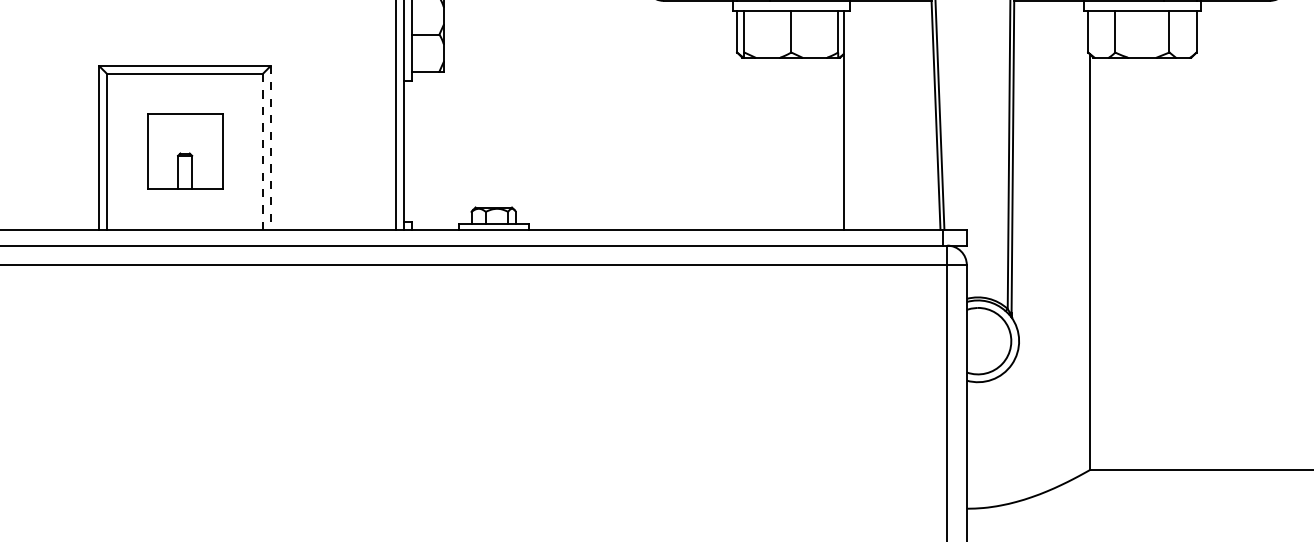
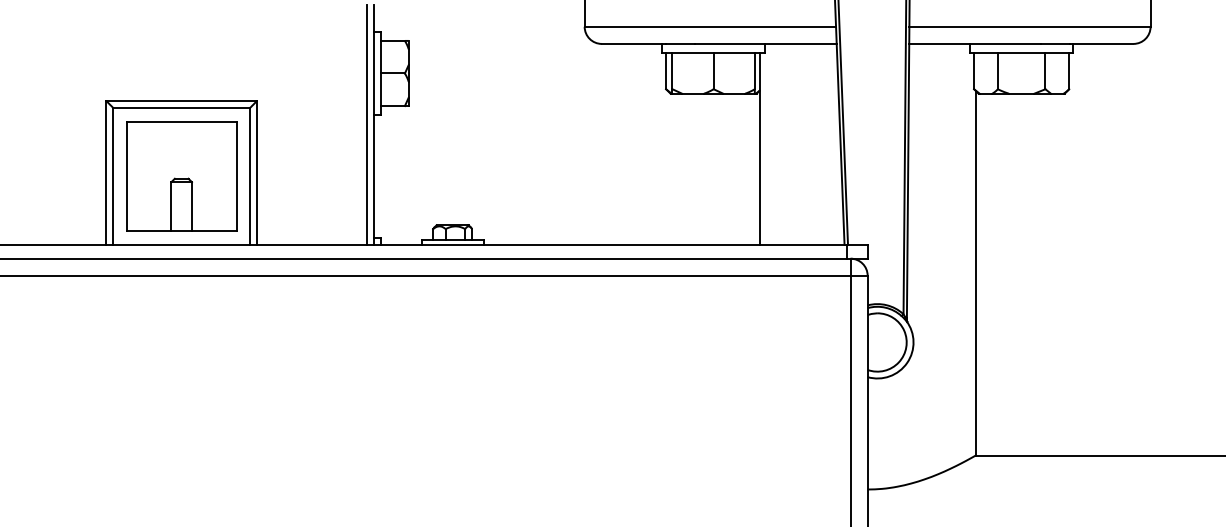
line: (271, 148) -> (257, 173), dashed -> solid
part: (184, 151) -> (181, 176), size x1.67
line: (263, 151) -> (250, 176), dashed -> solid

